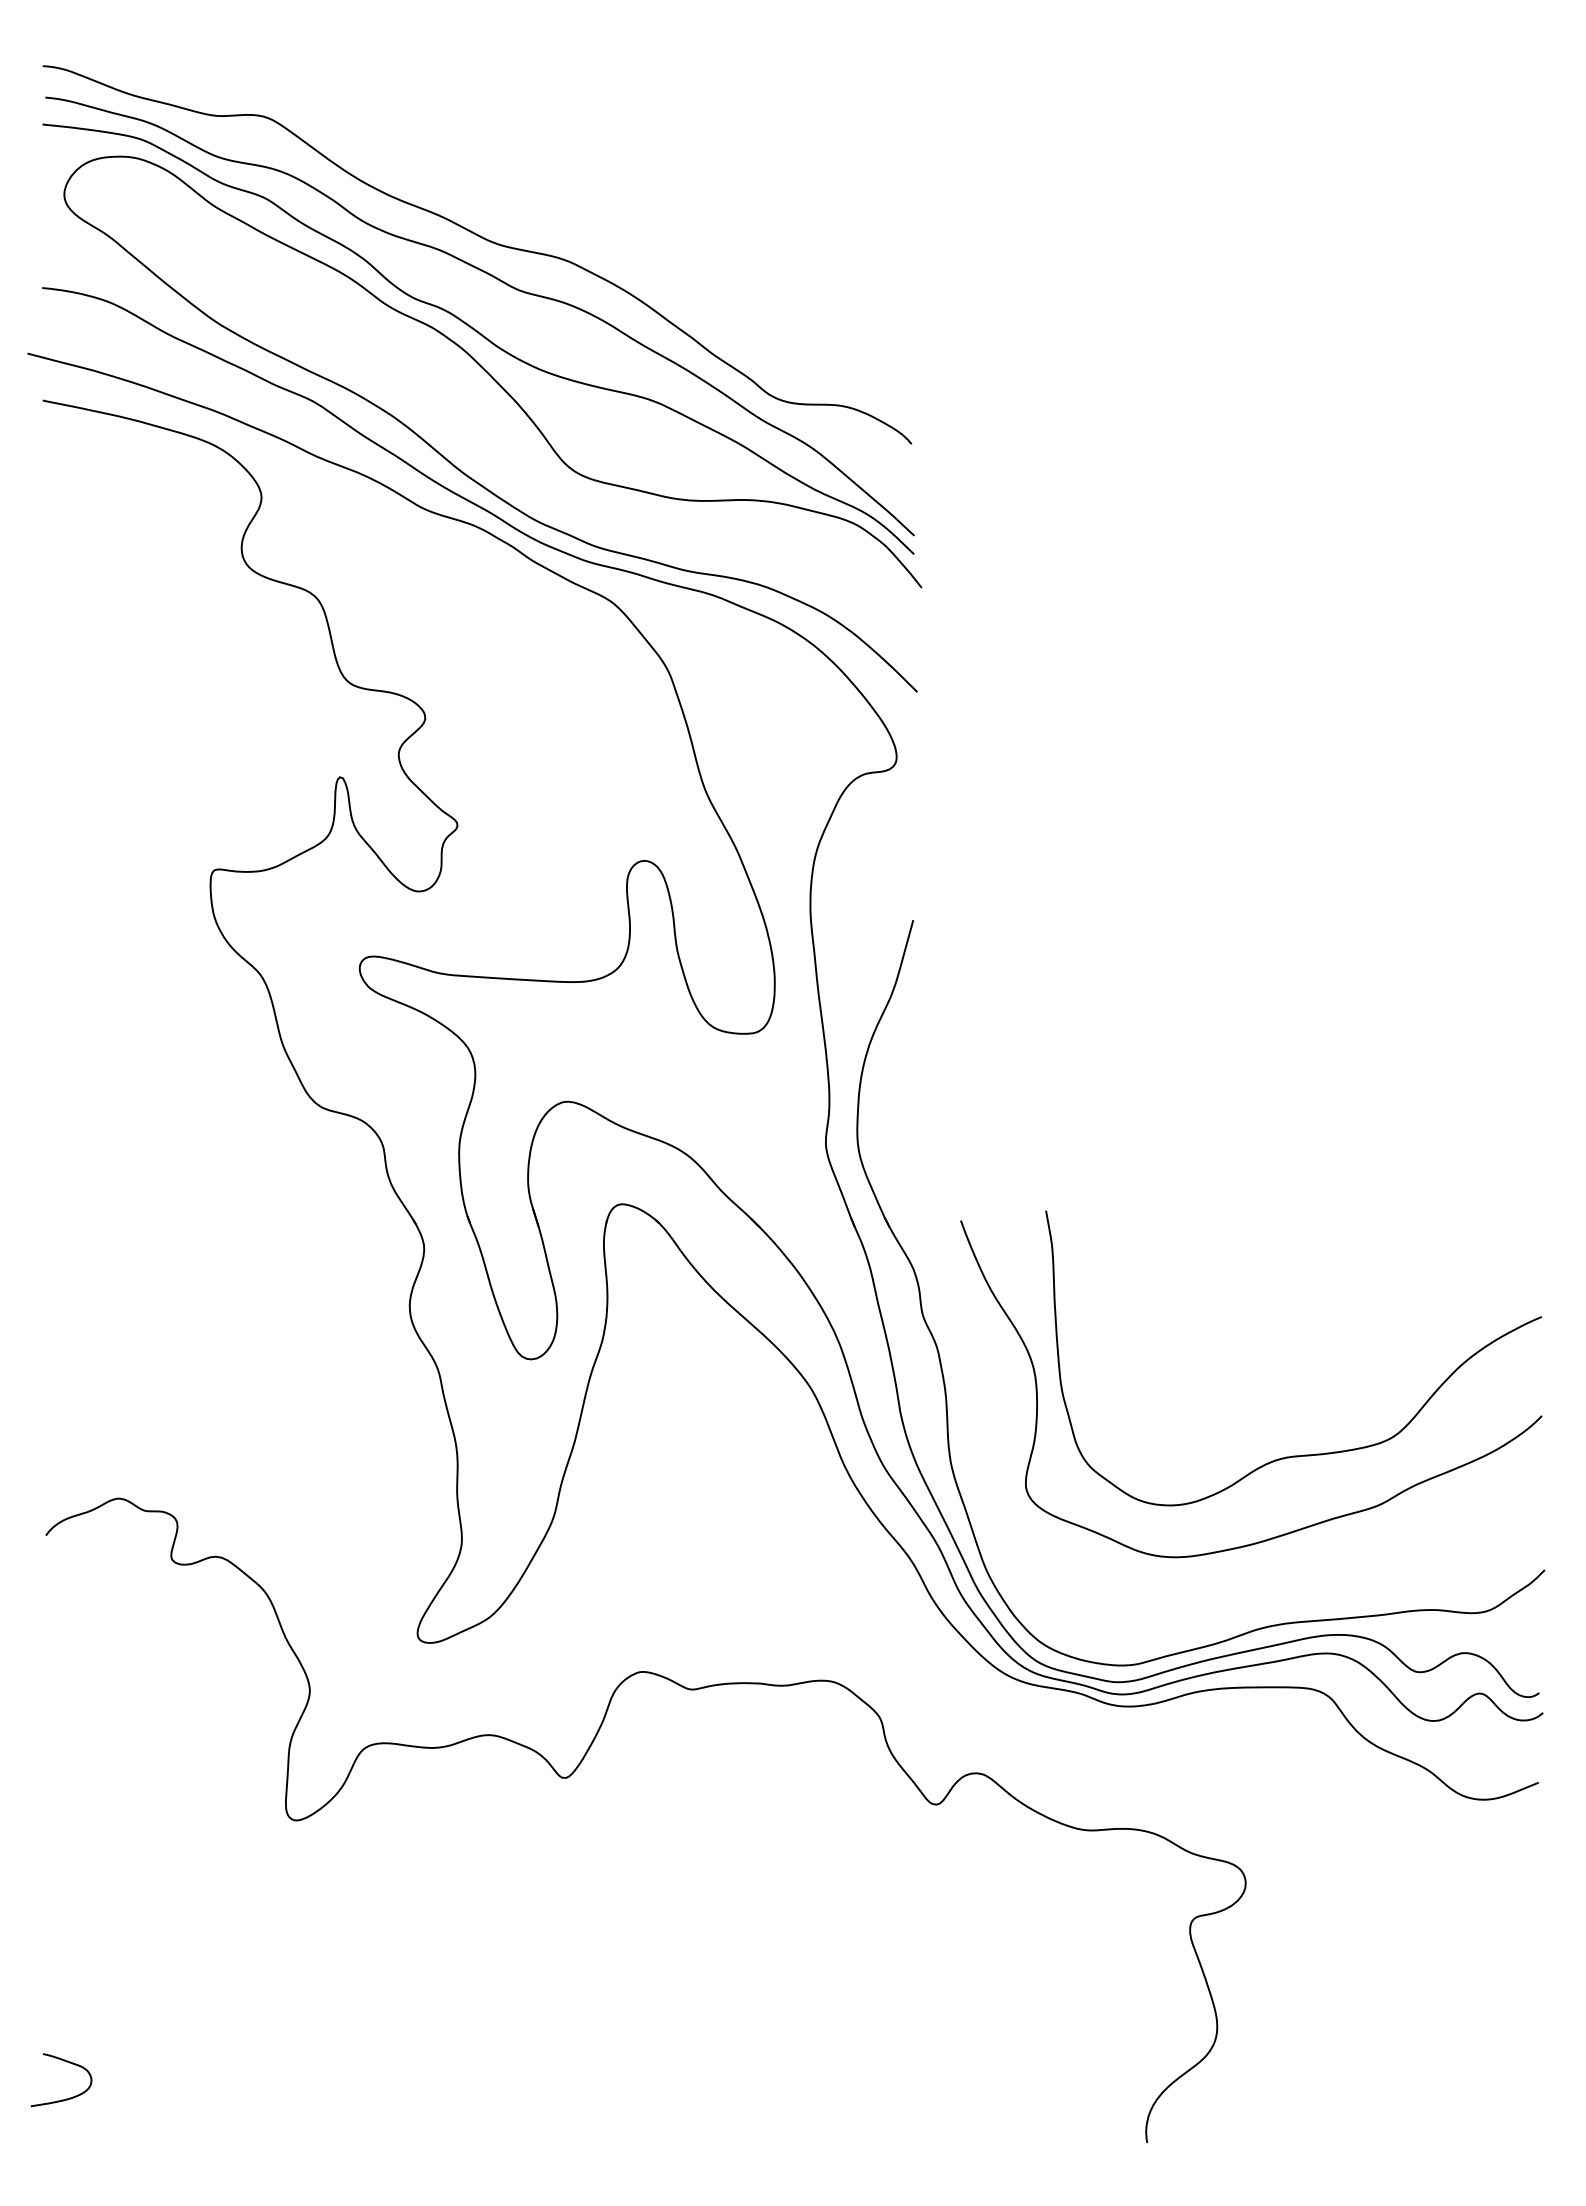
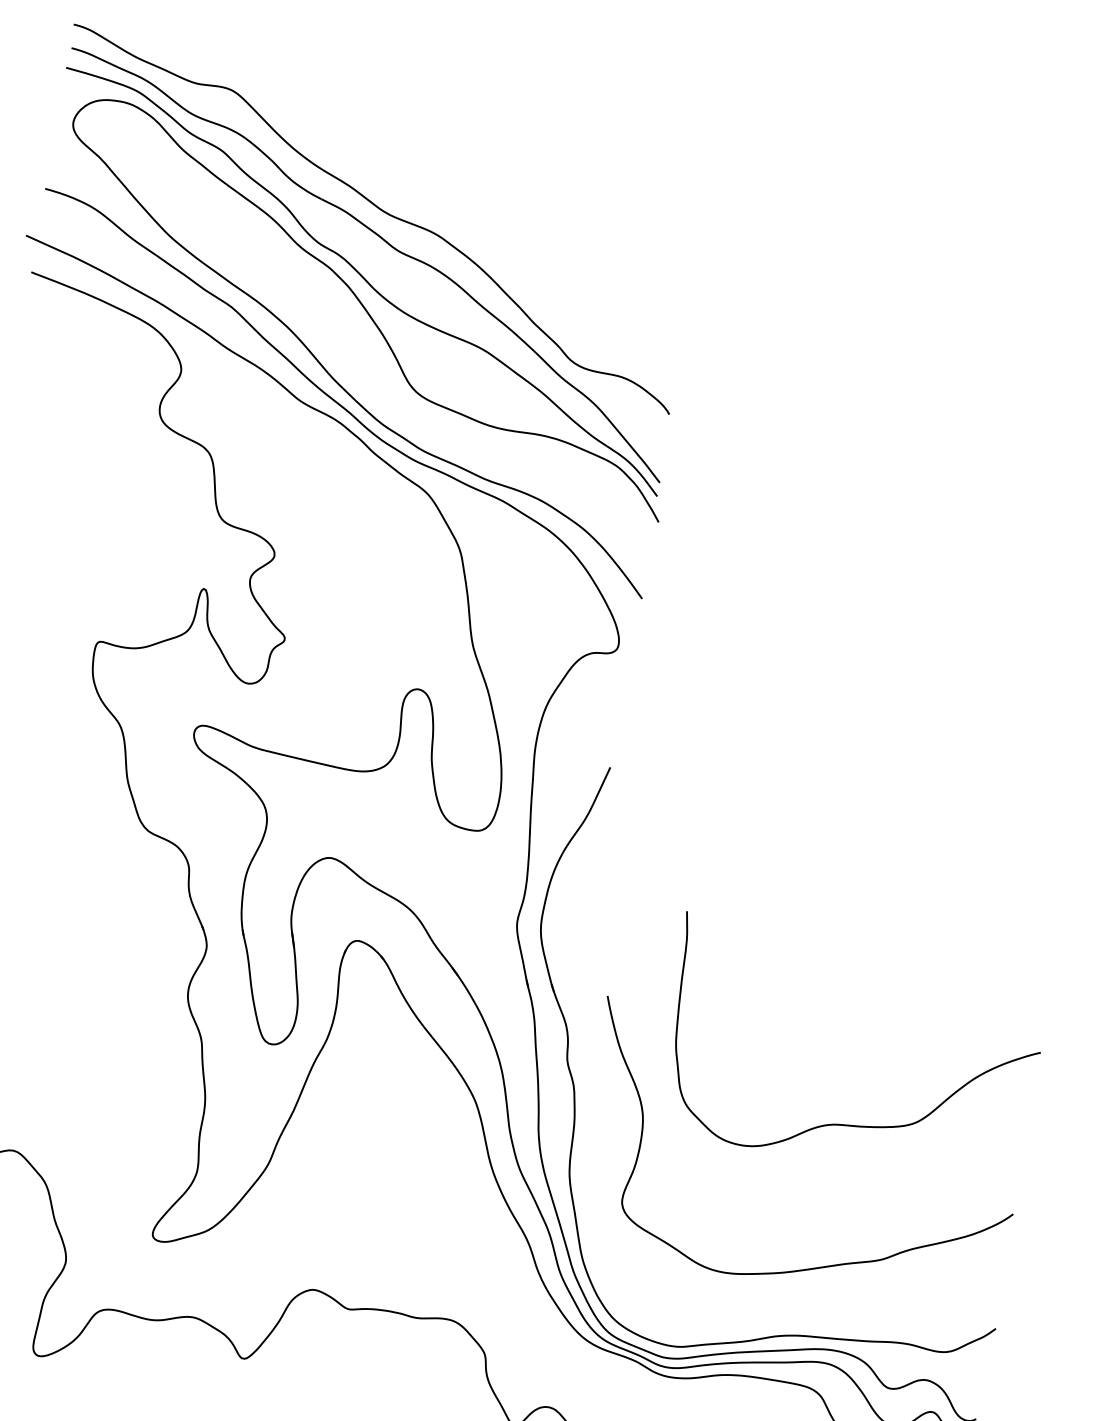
curve: (1303, 1454) -> (846, 1124), moved

